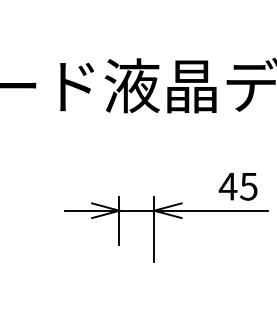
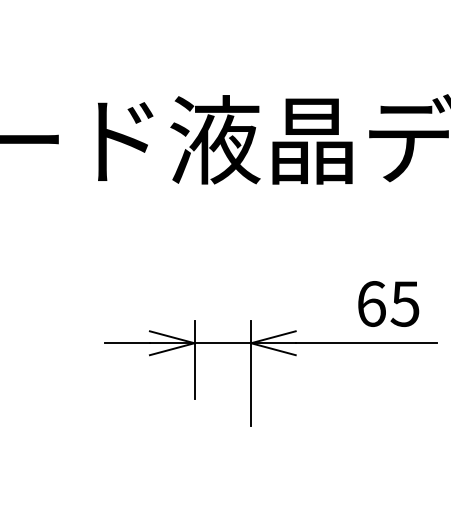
text: (227, 186) -> (370, 303), 45 -> 65

